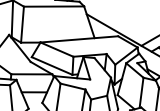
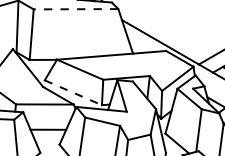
line: (53, 6) -> (75, 9), solid -> dashed
line: (52, 65) -> (73, 92), solid -> dashed

